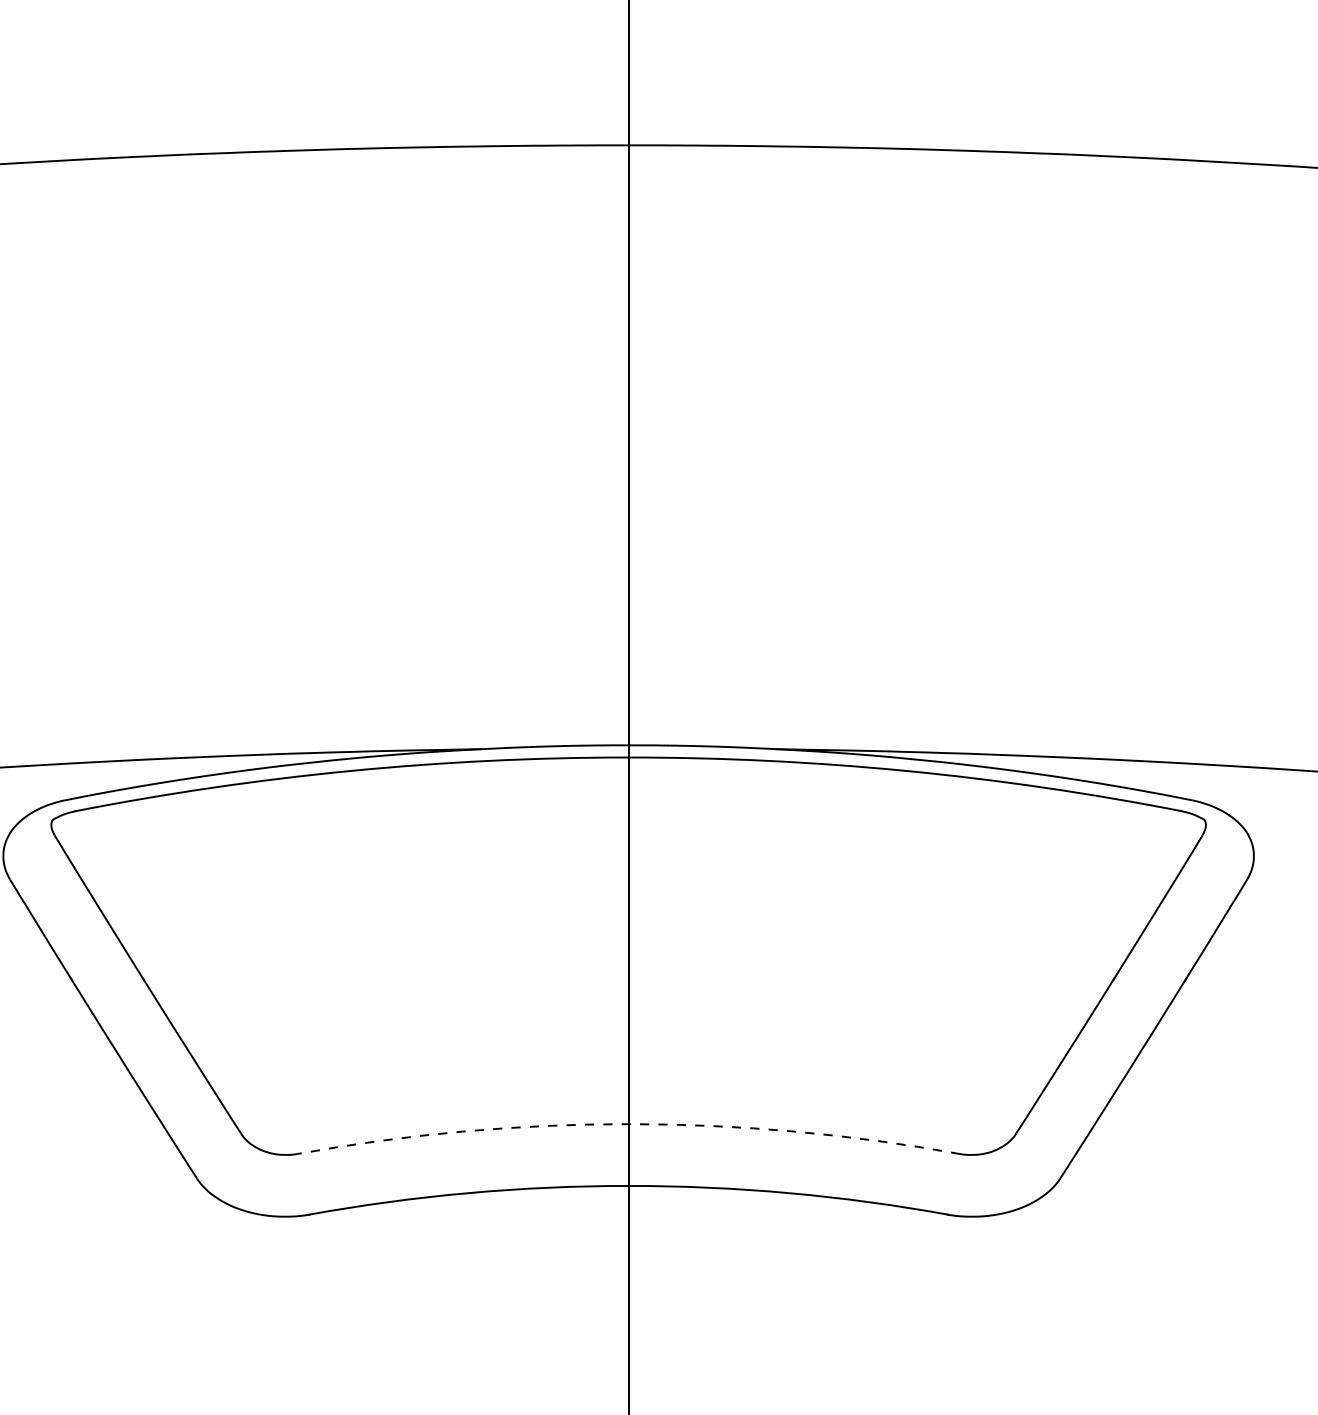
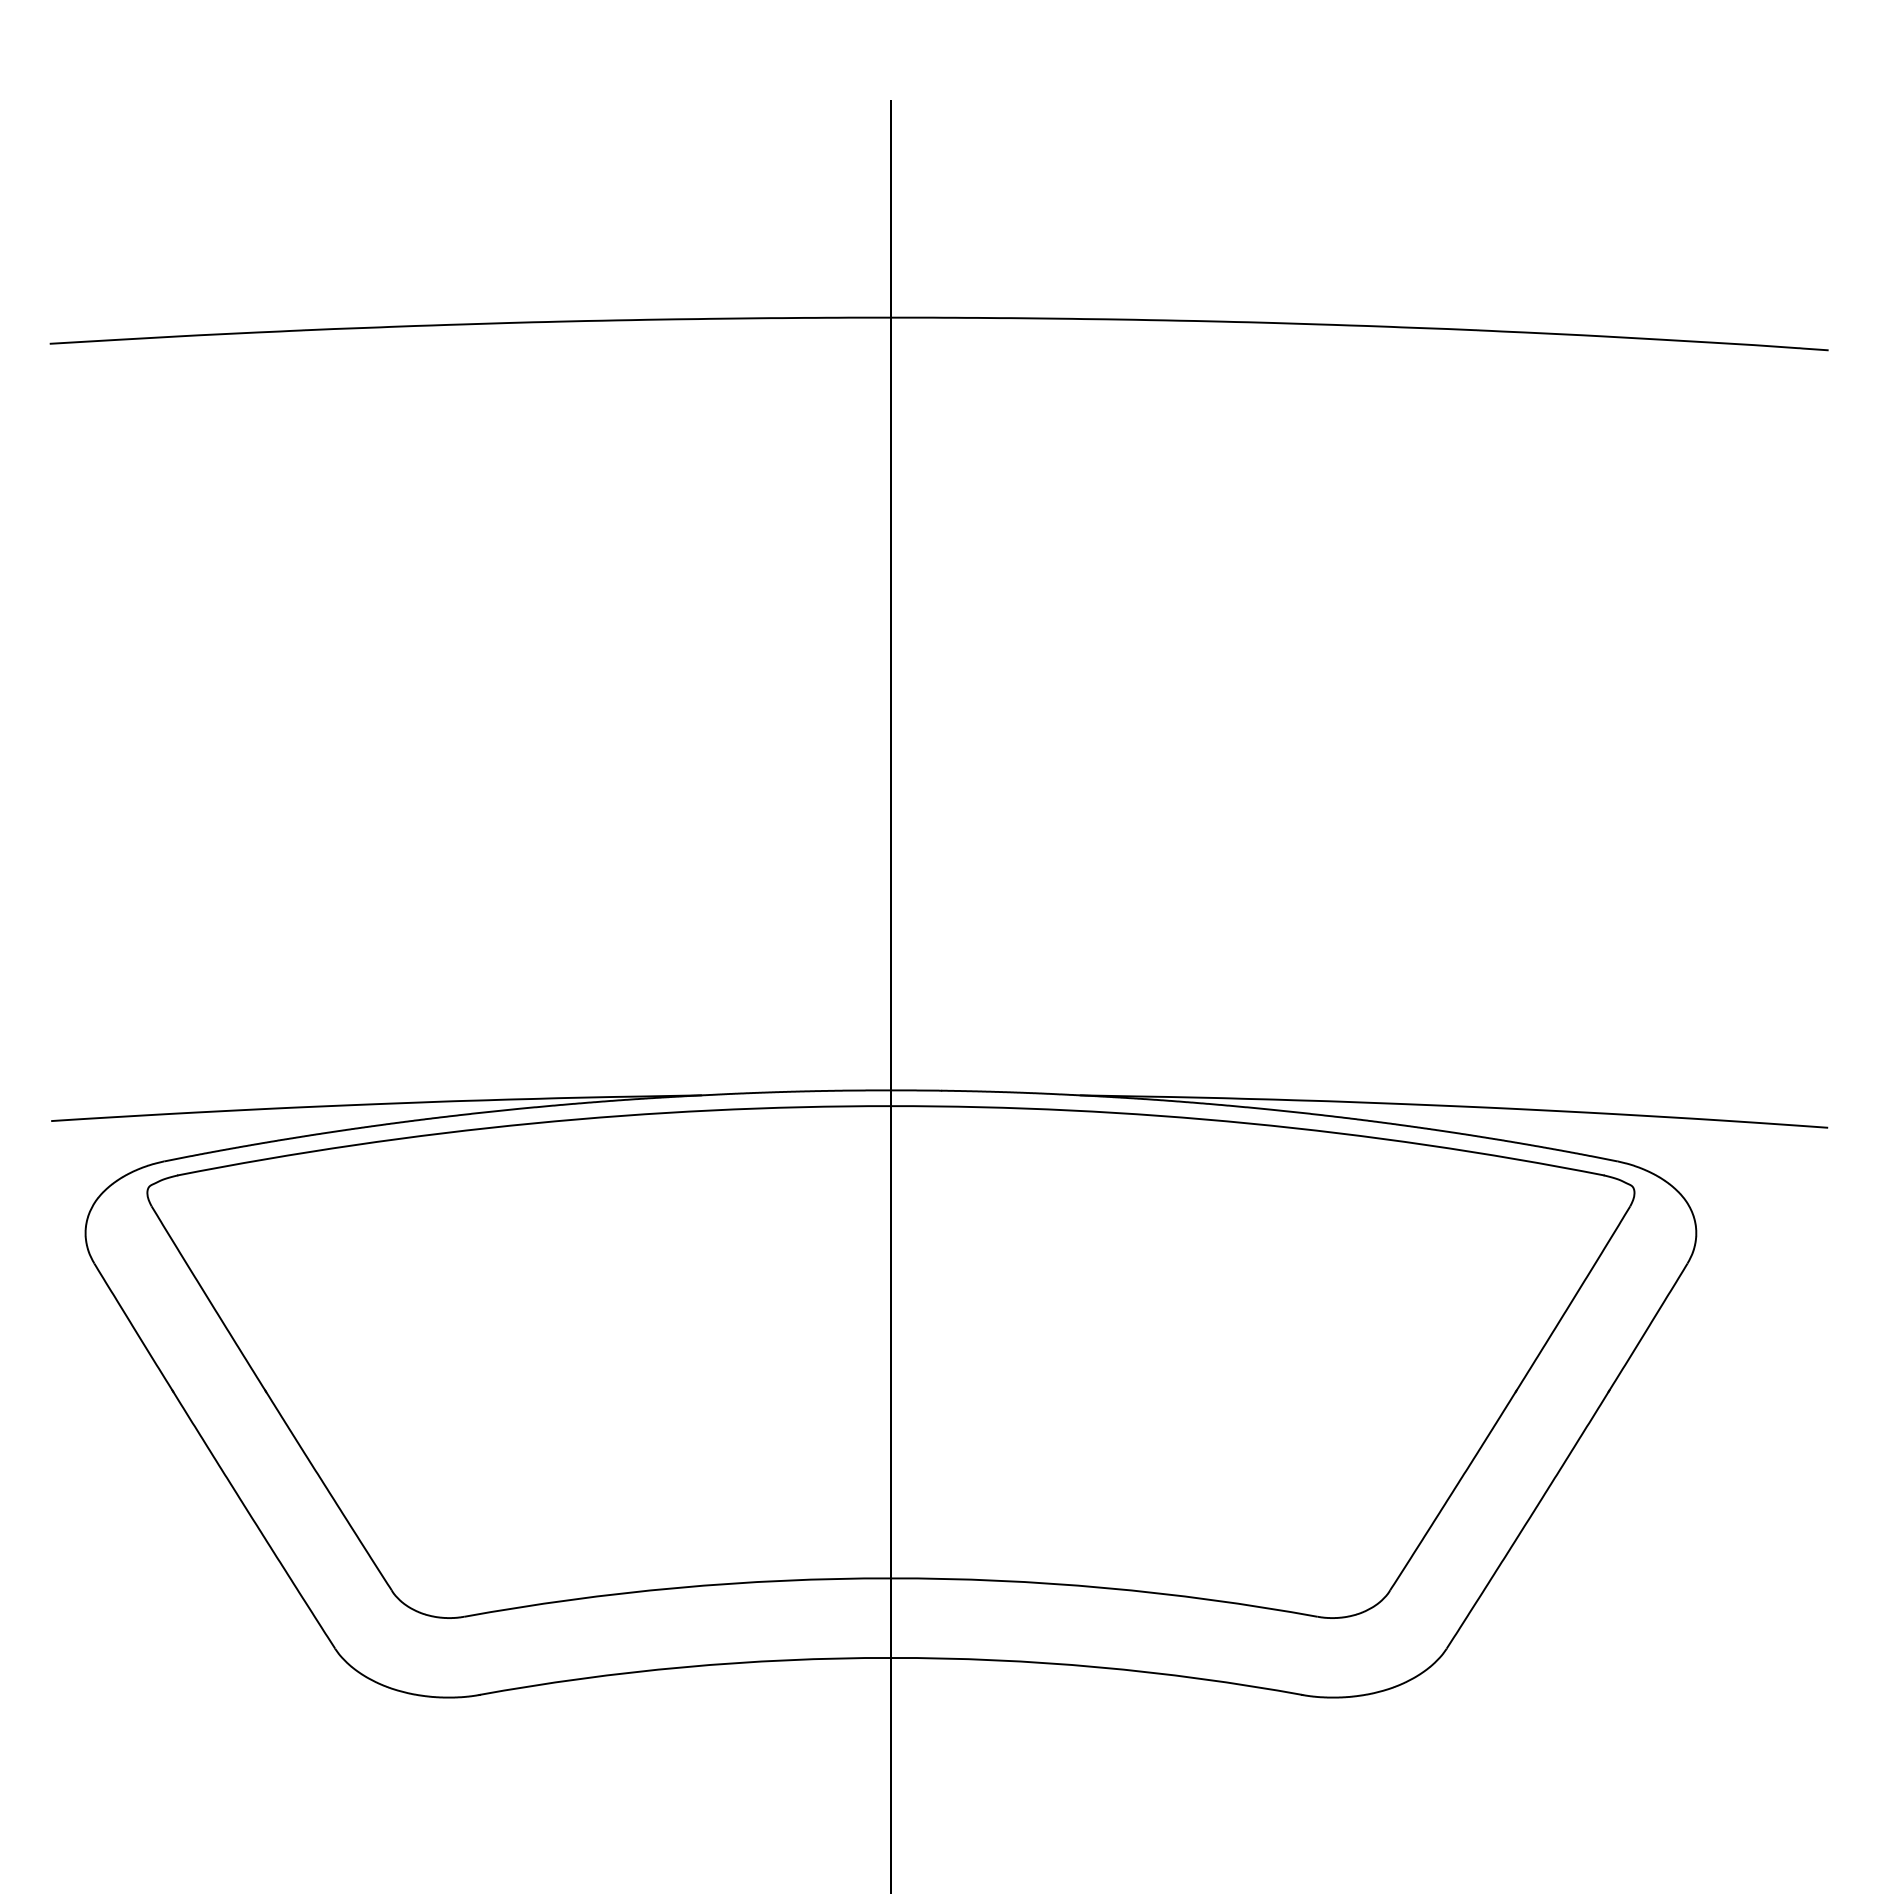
arc: (628, 1124) -> (890, 1578), dashed -> solid

